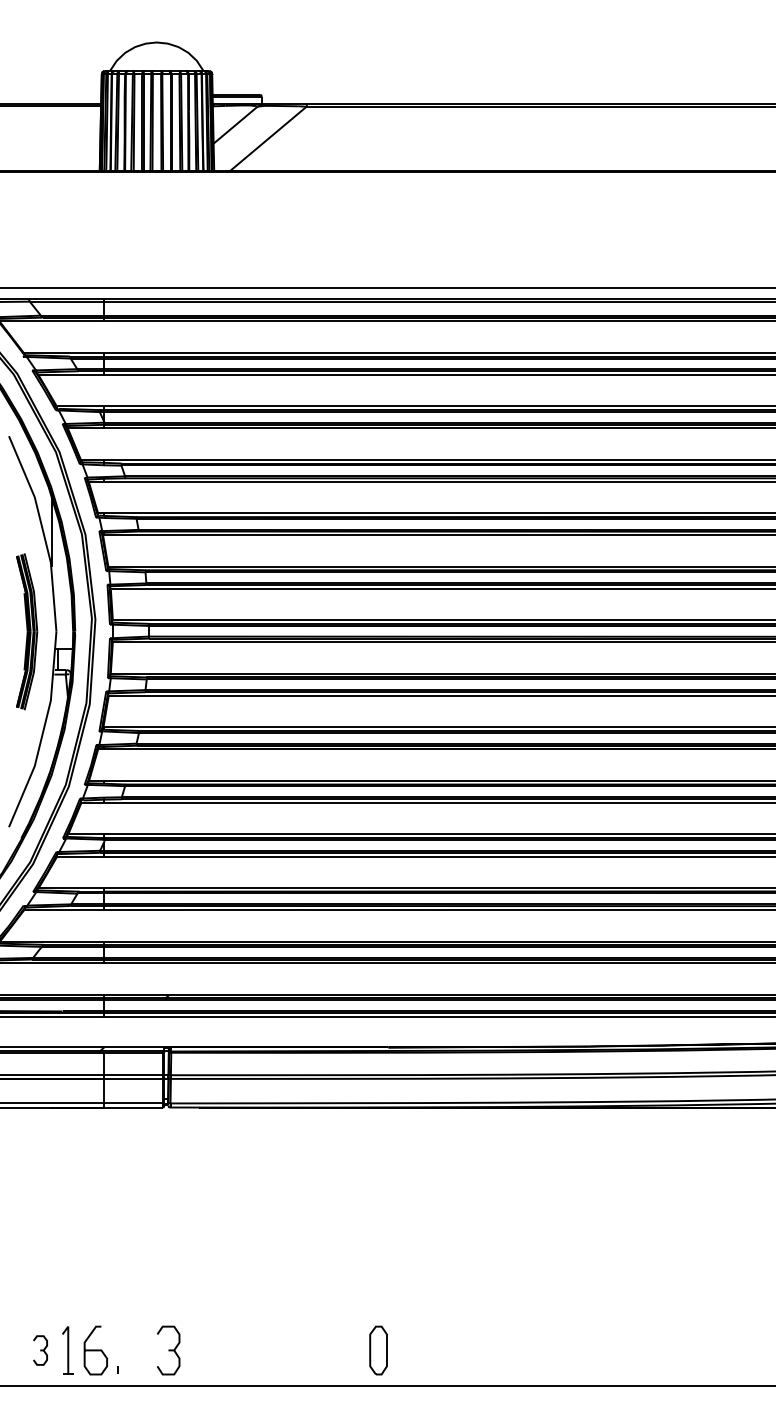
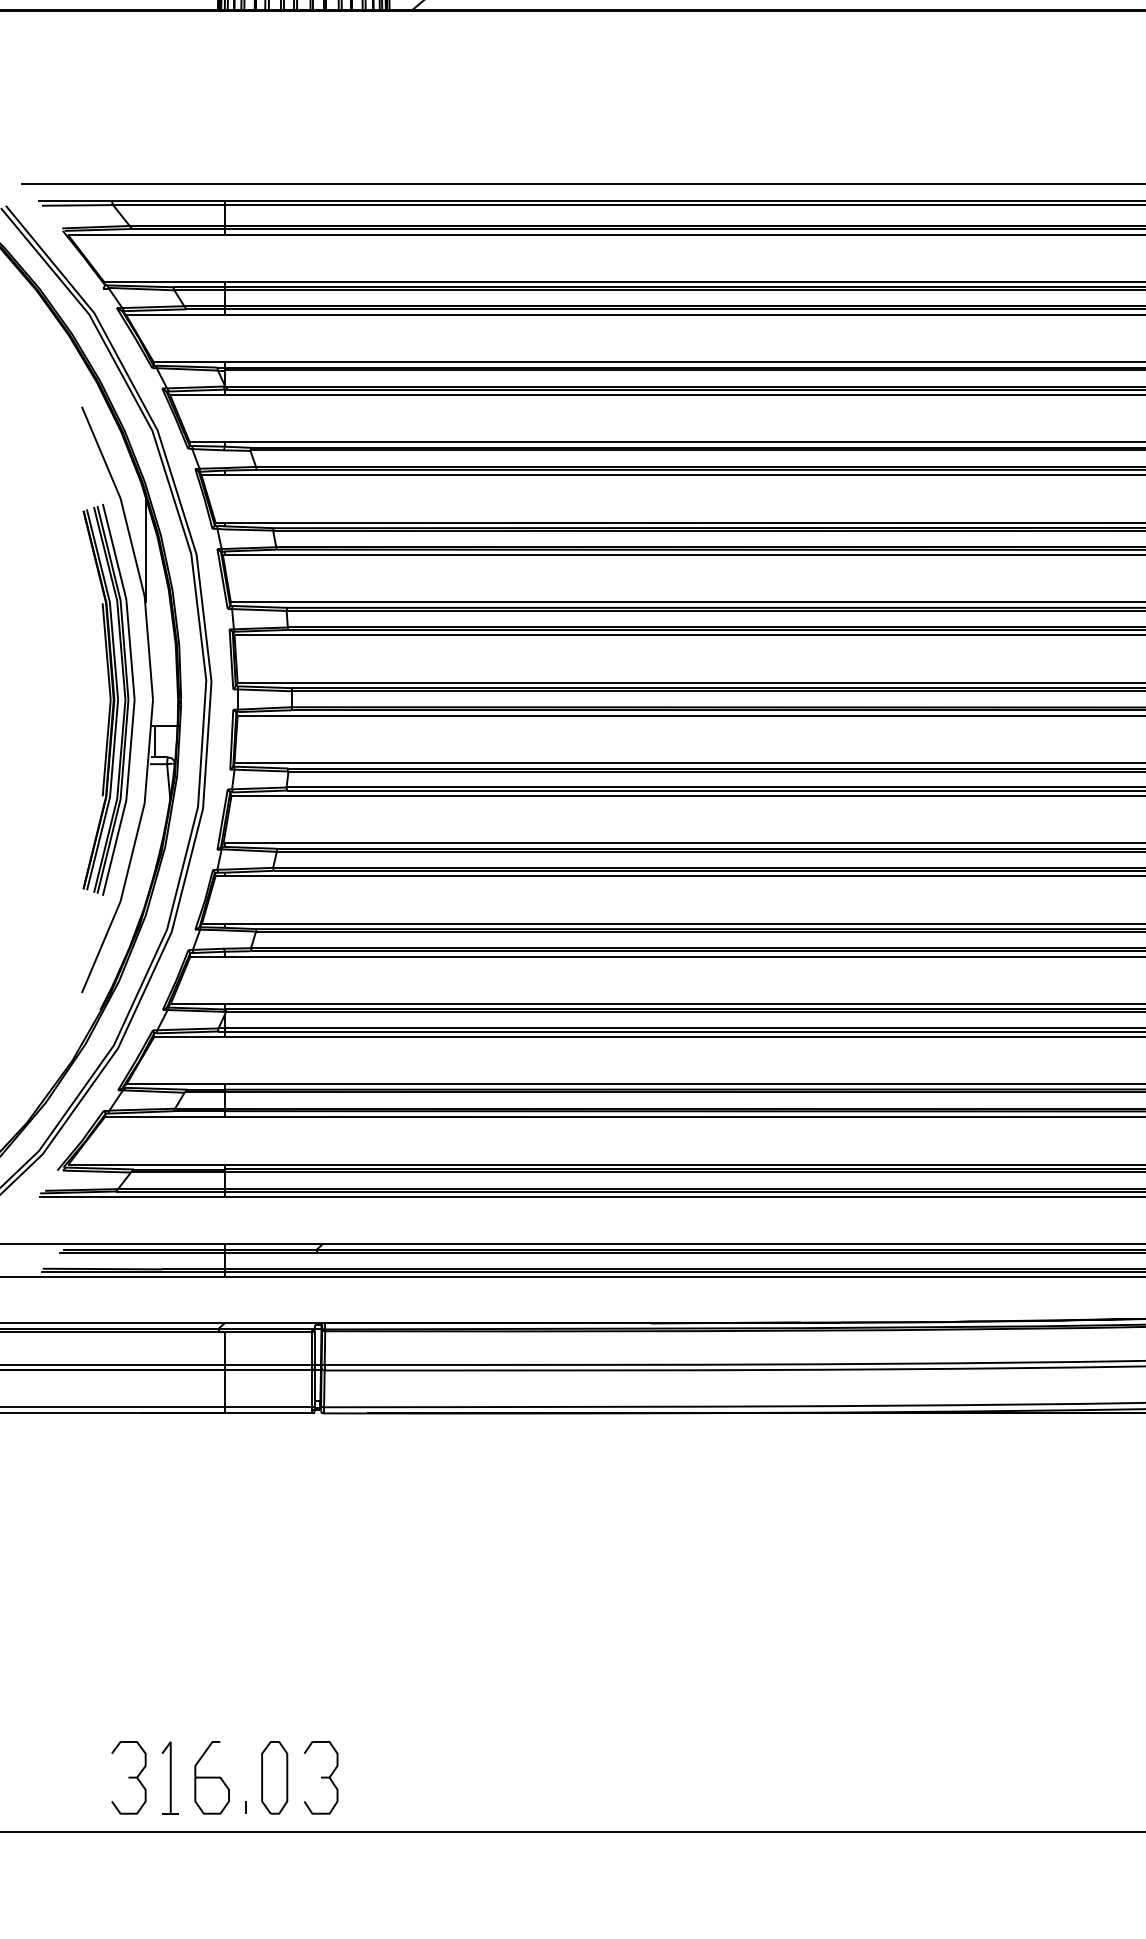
part: (26, 631) -> (108, 699), size x1.67
part: (40, 1350) -> (129, 1777), size x1.67
part: (378, 1350) -> (274, 1777), moved

